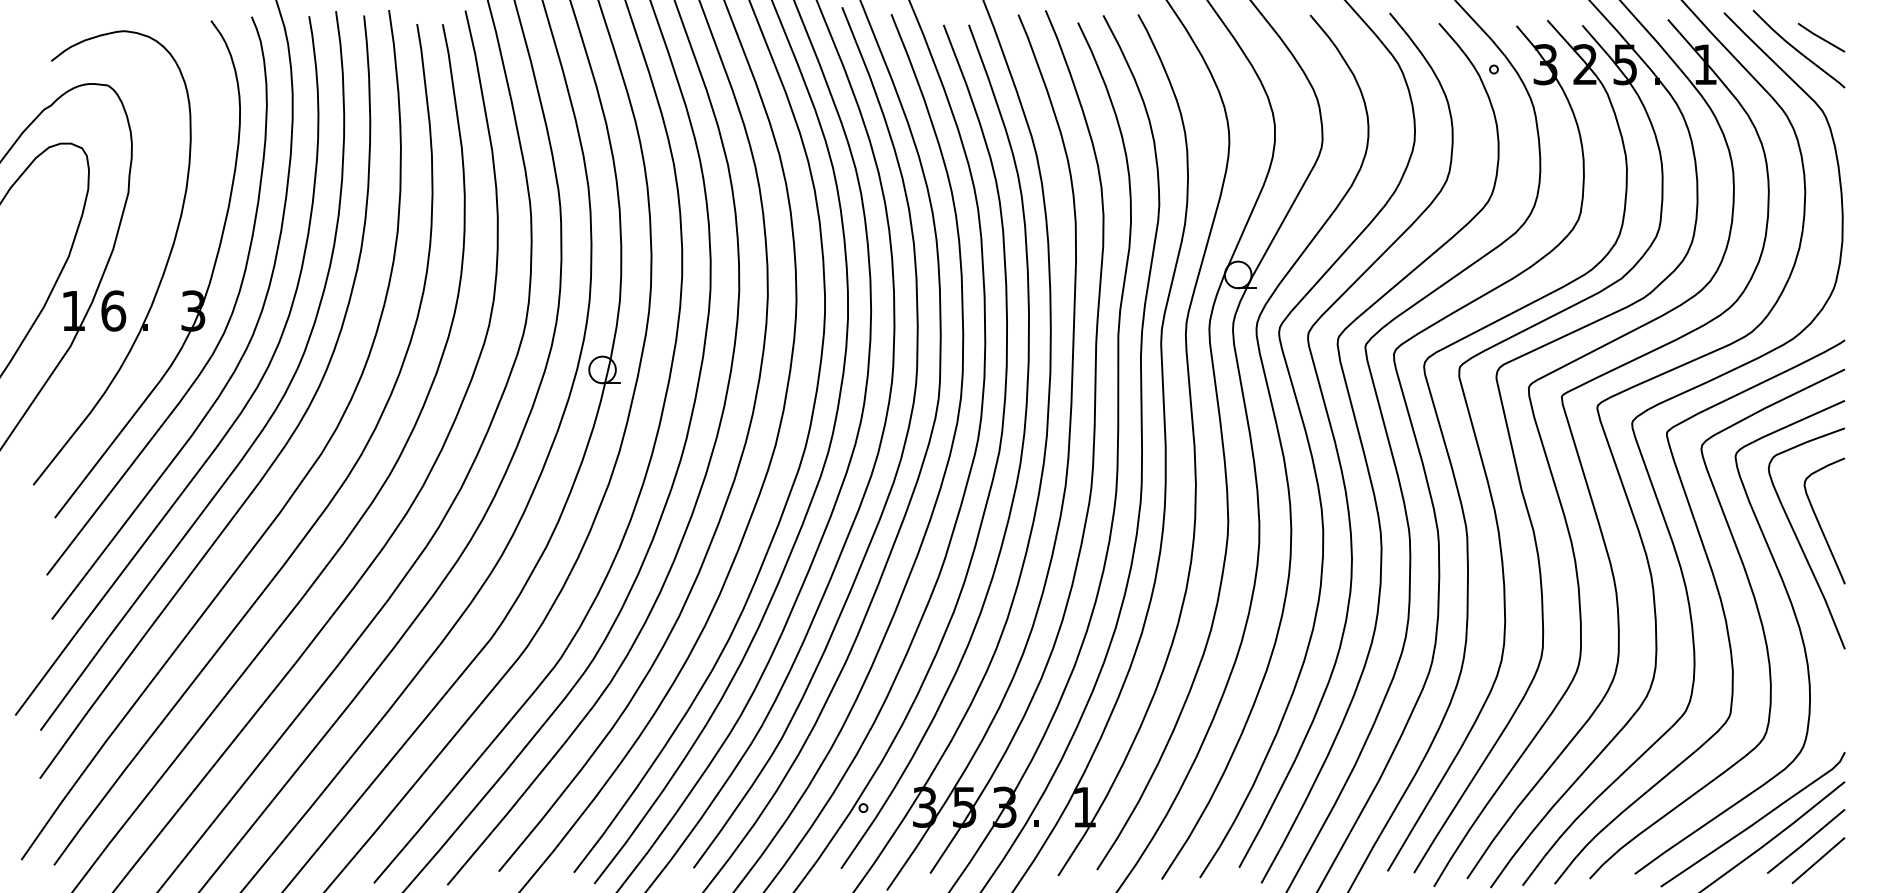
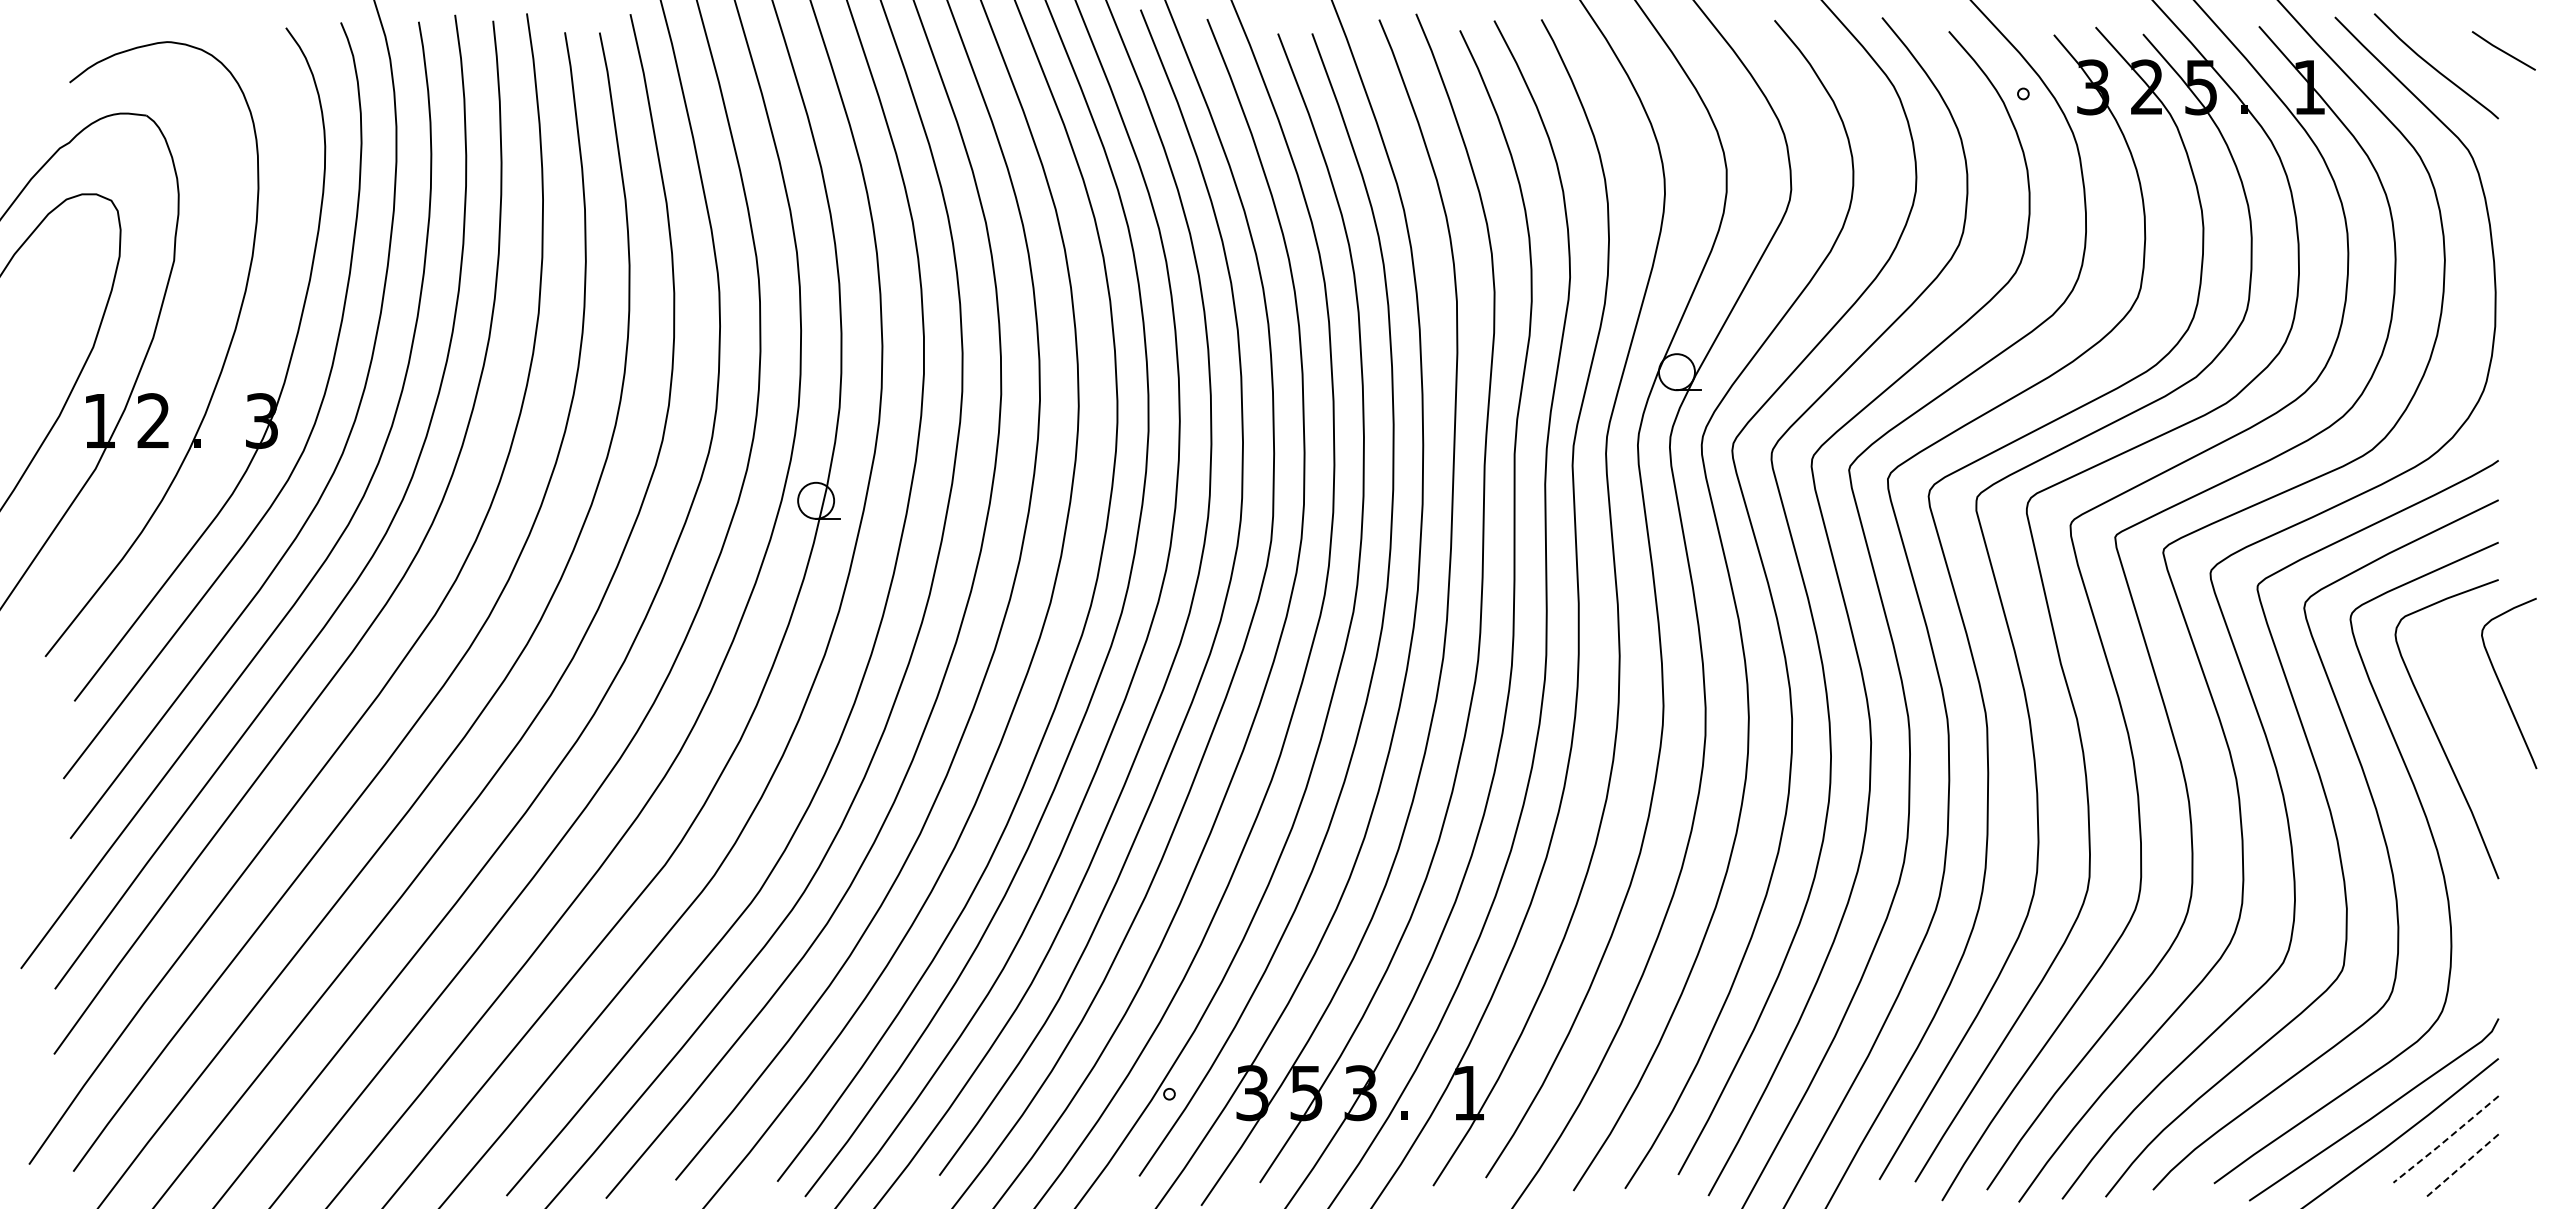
line: (1821, 37) -> (2503, 50), moved
text: (113, 311) -> (153, 421), 6 -> 2
curve: (1819, 523) -> (2502, 686), moved
line: (1805, 842) -> (2445, 1140), solid -> dashed
line: (1818, 860) -> (2462, 1165), solid -> dashed

